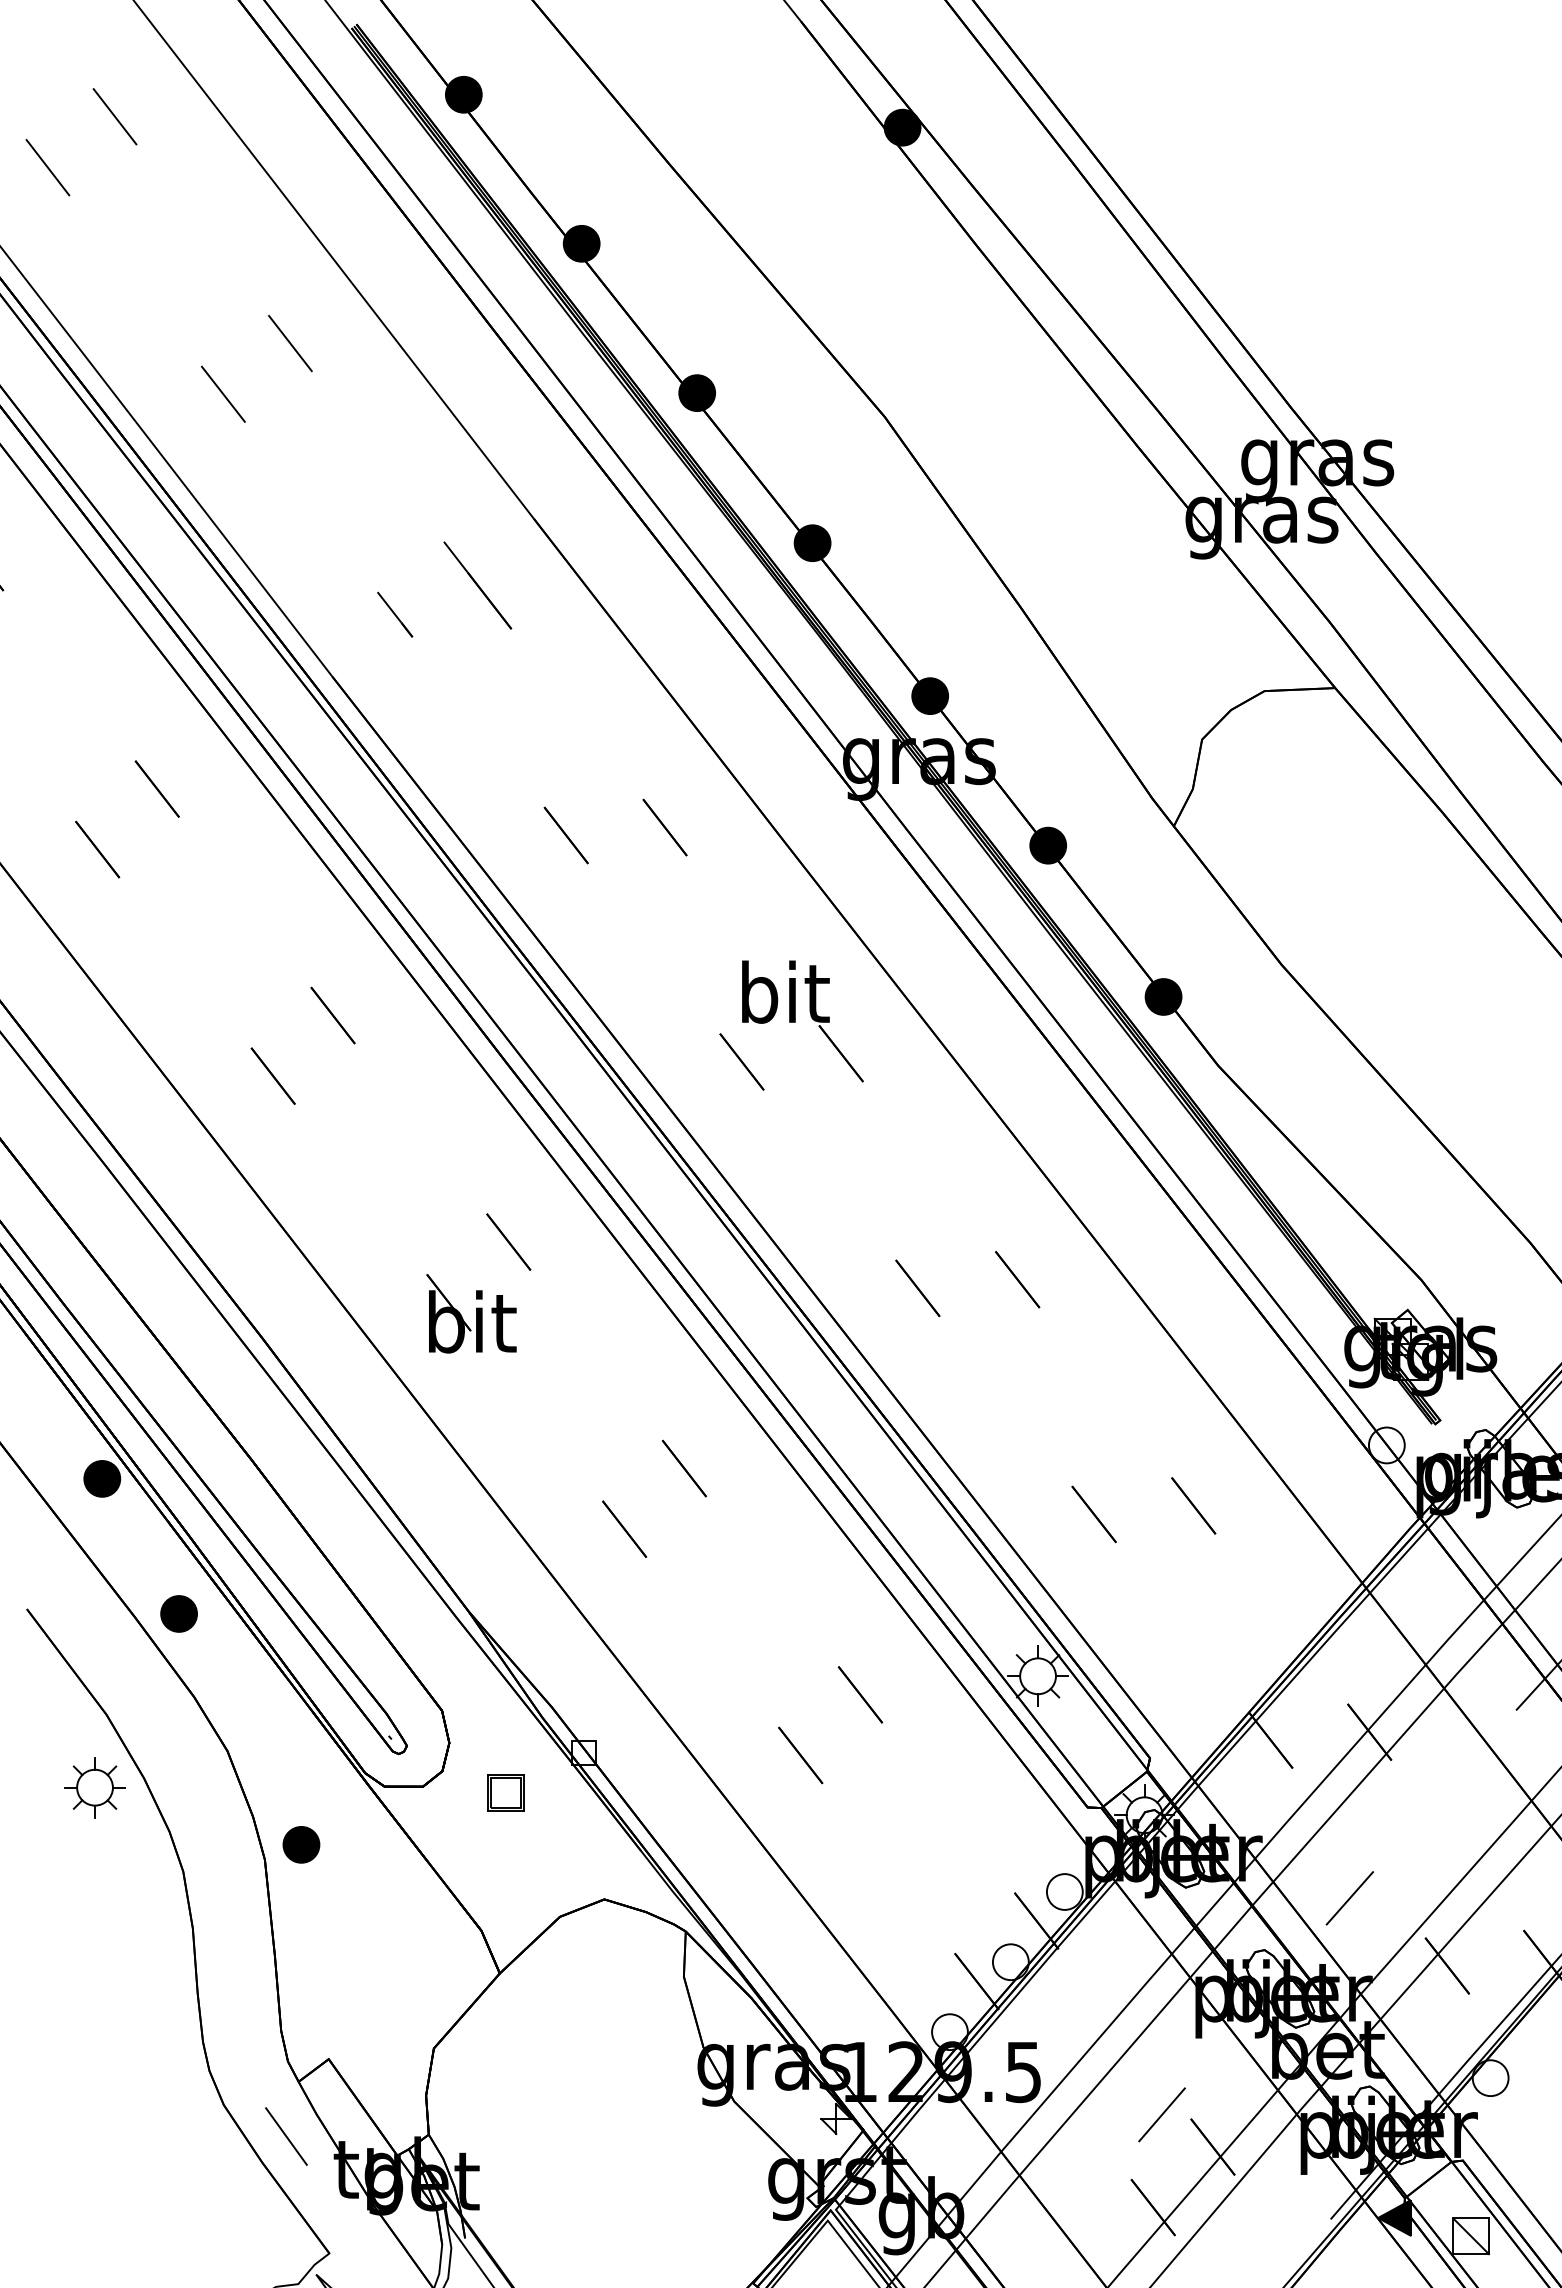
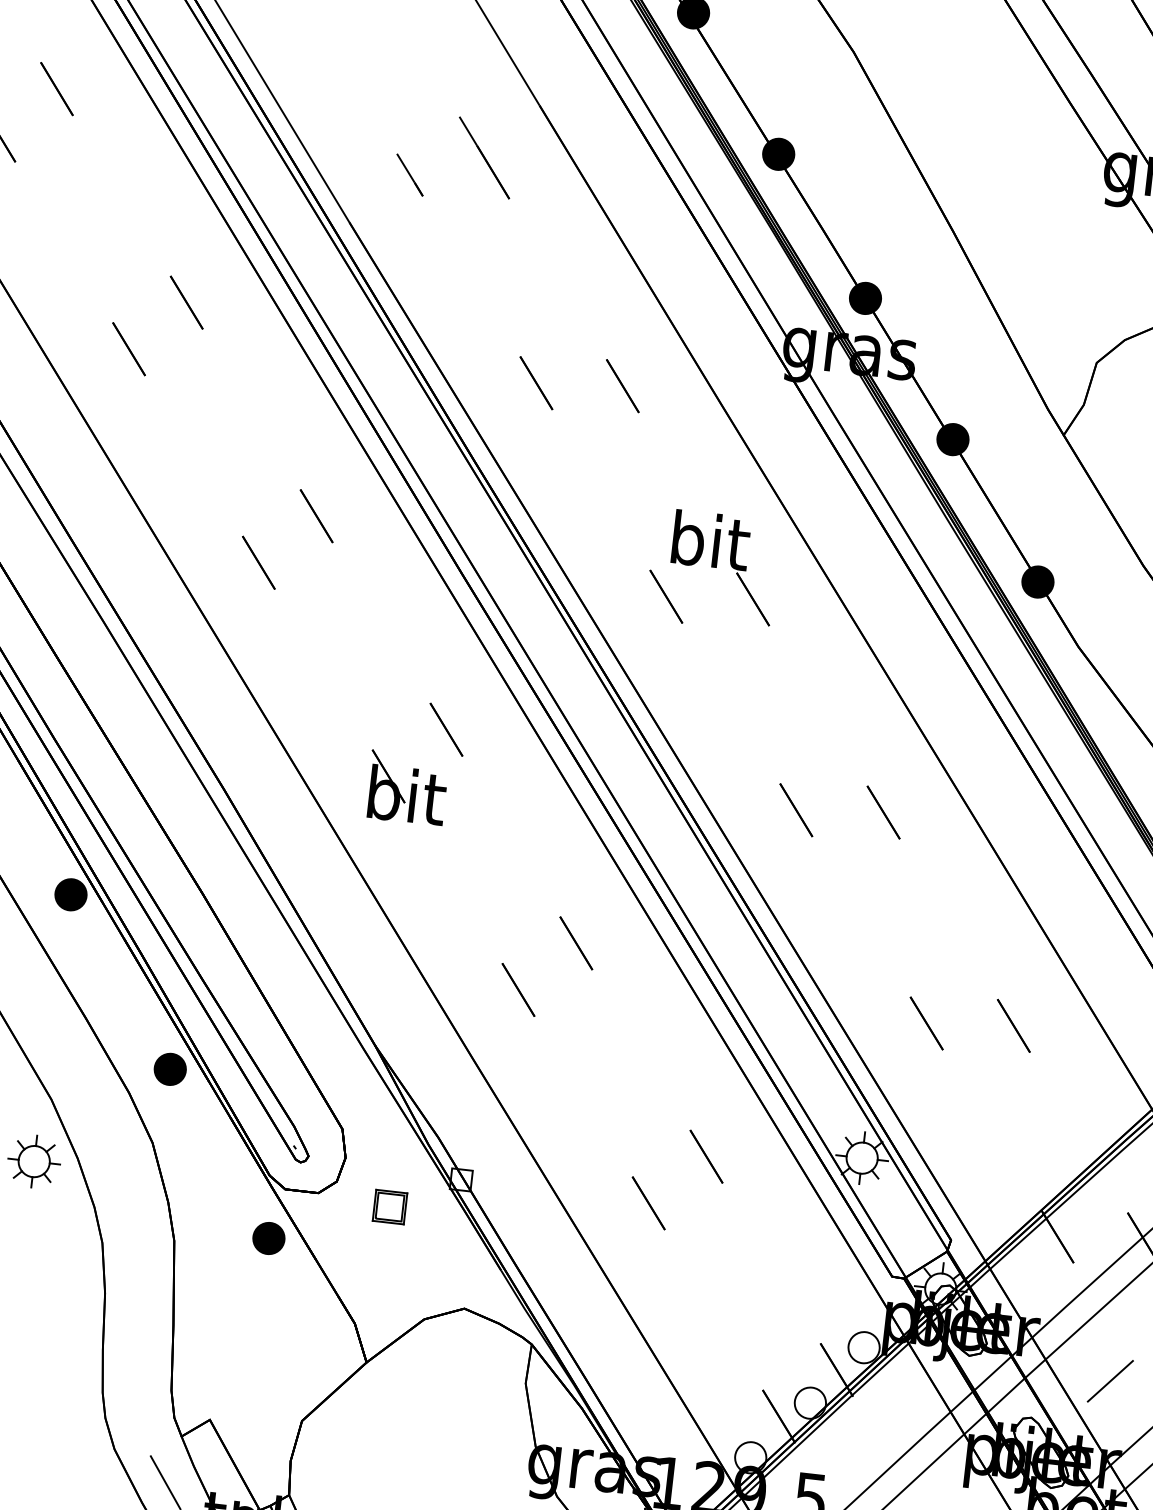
part: (178, 1613) -> (169, 1068), moved
part: (301, 1844) -> (269, 1238), moved

